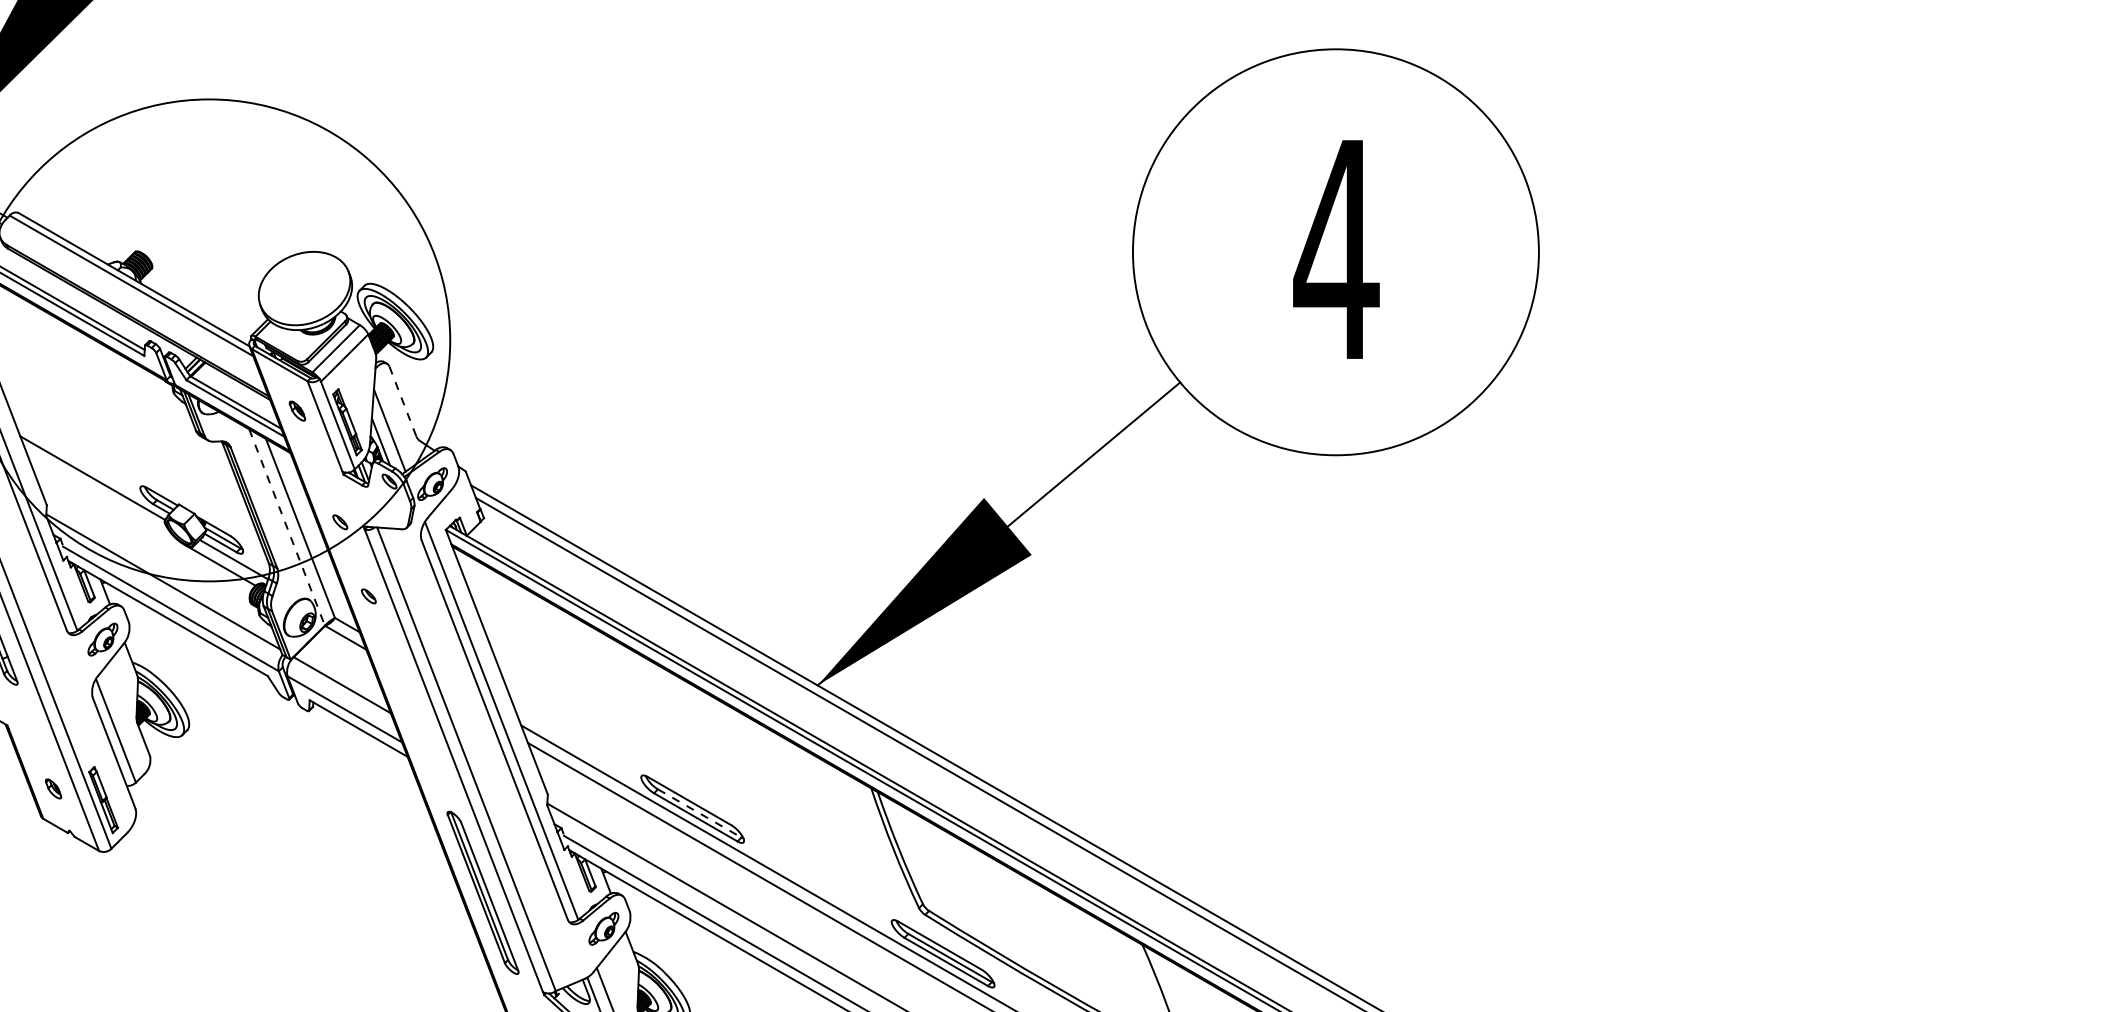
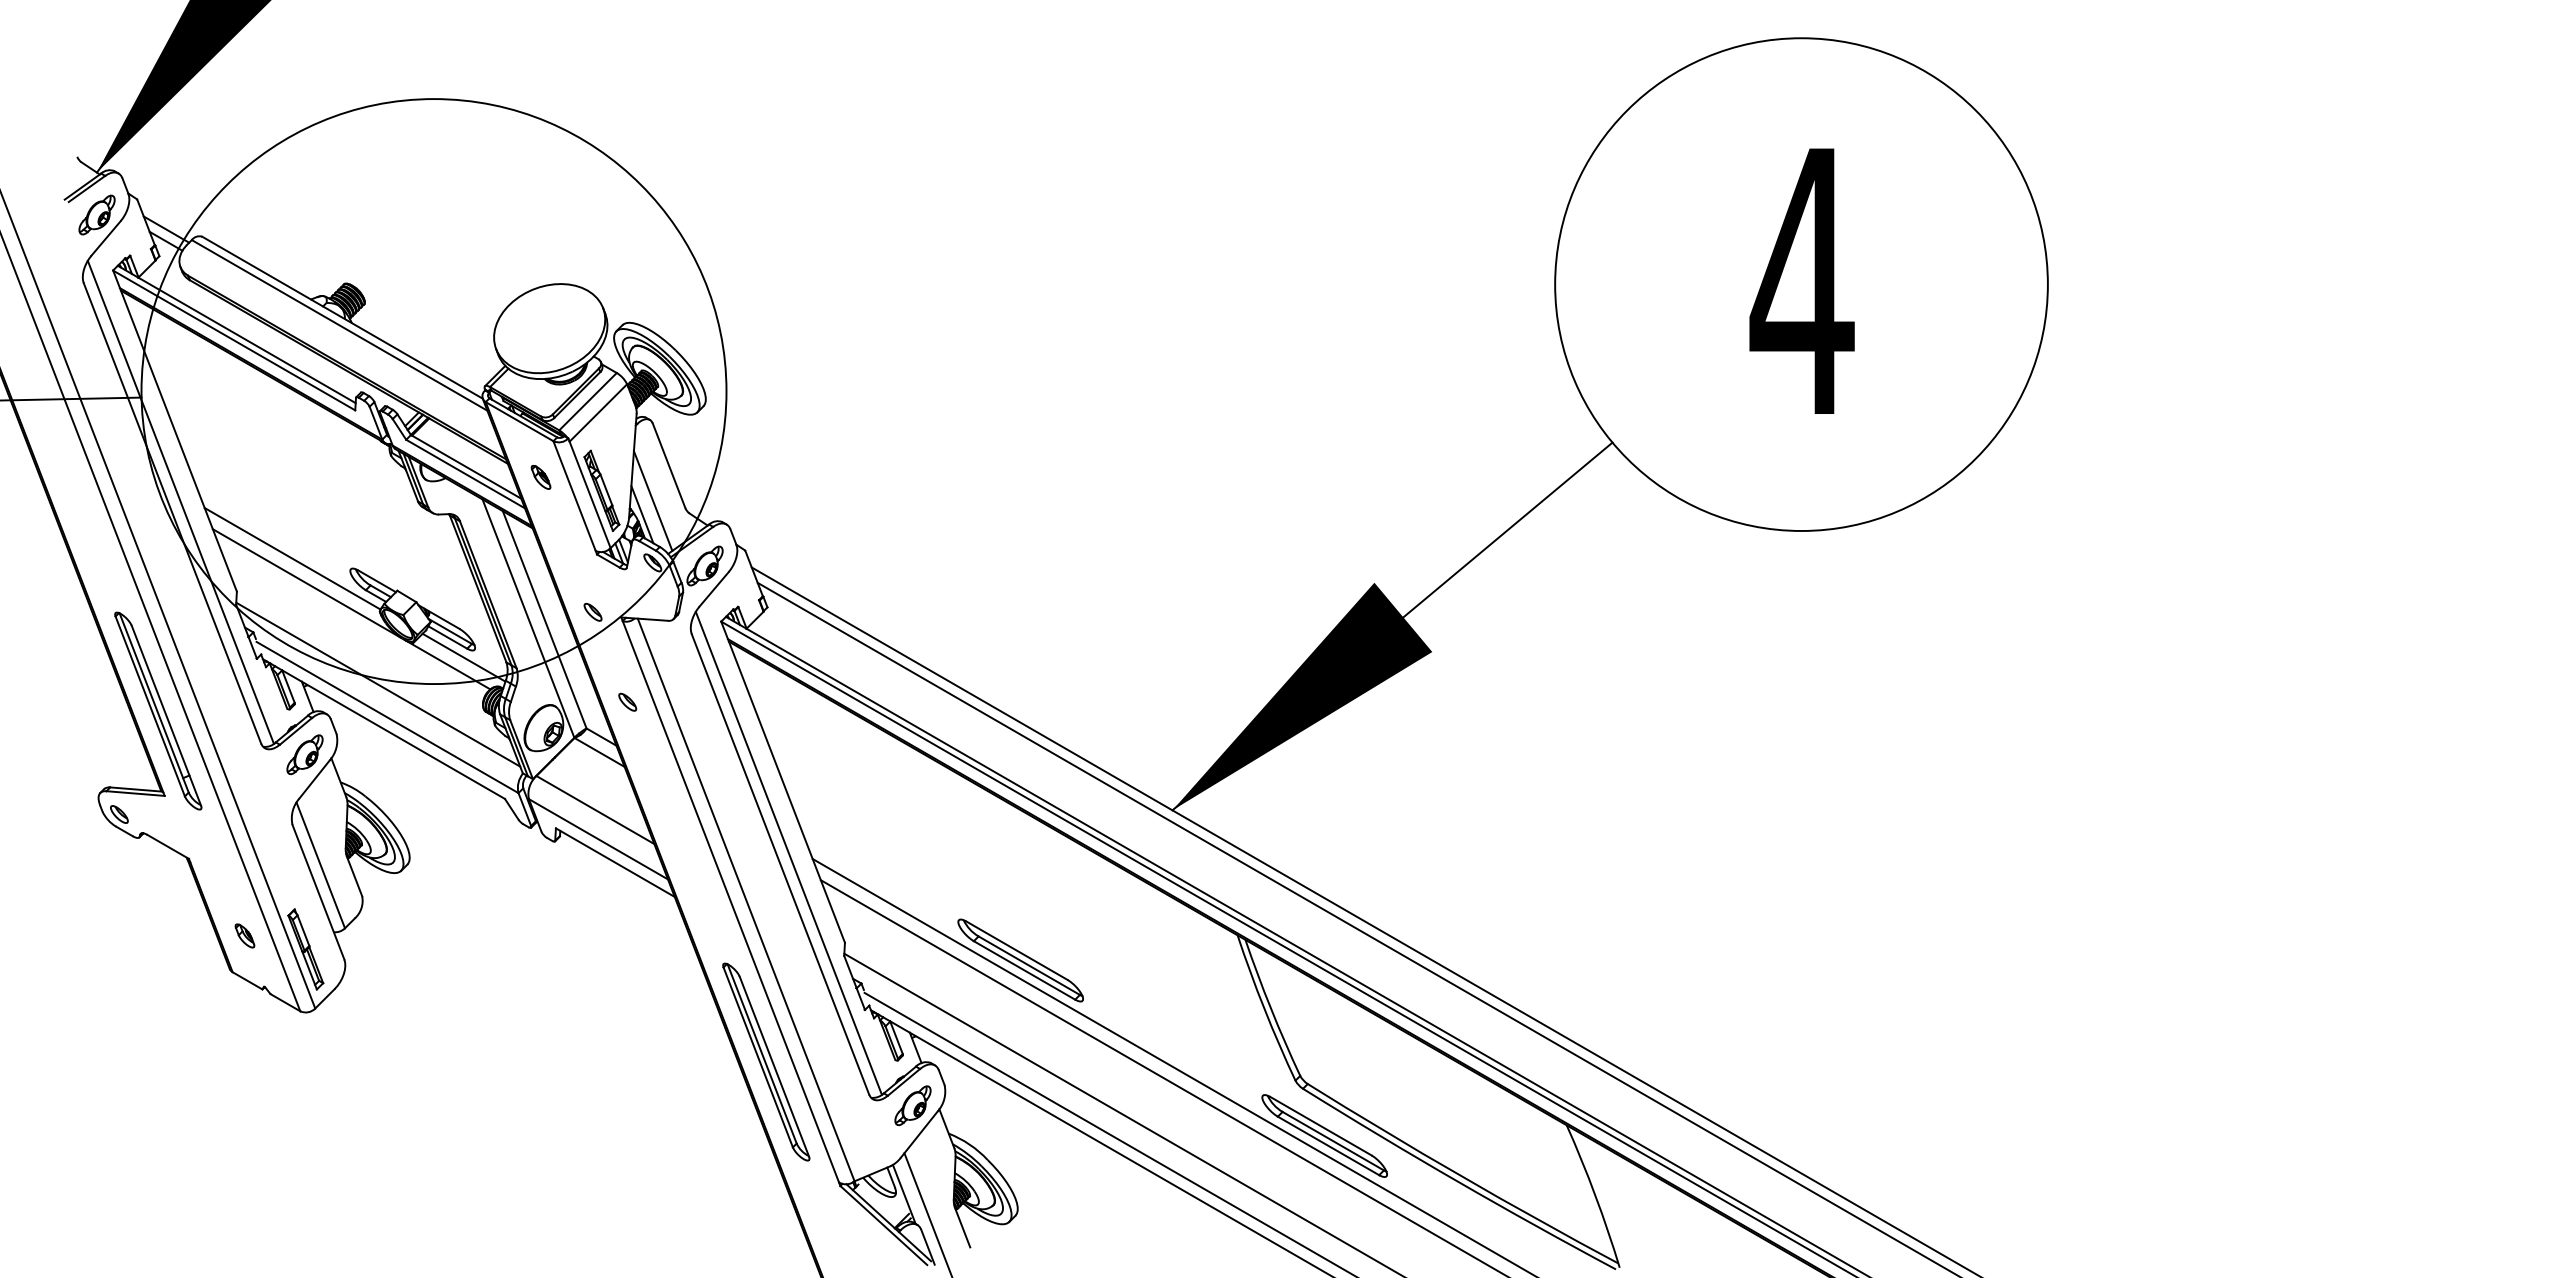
line: (403, 402) -> (669, 466), dashed -> solid
line: (104, 498) -> (306, 583), added
line: (287, 527) -> (528, 618), dashed -> solid
line: (699, 813) -> (1029, 965), dashed -> solid

